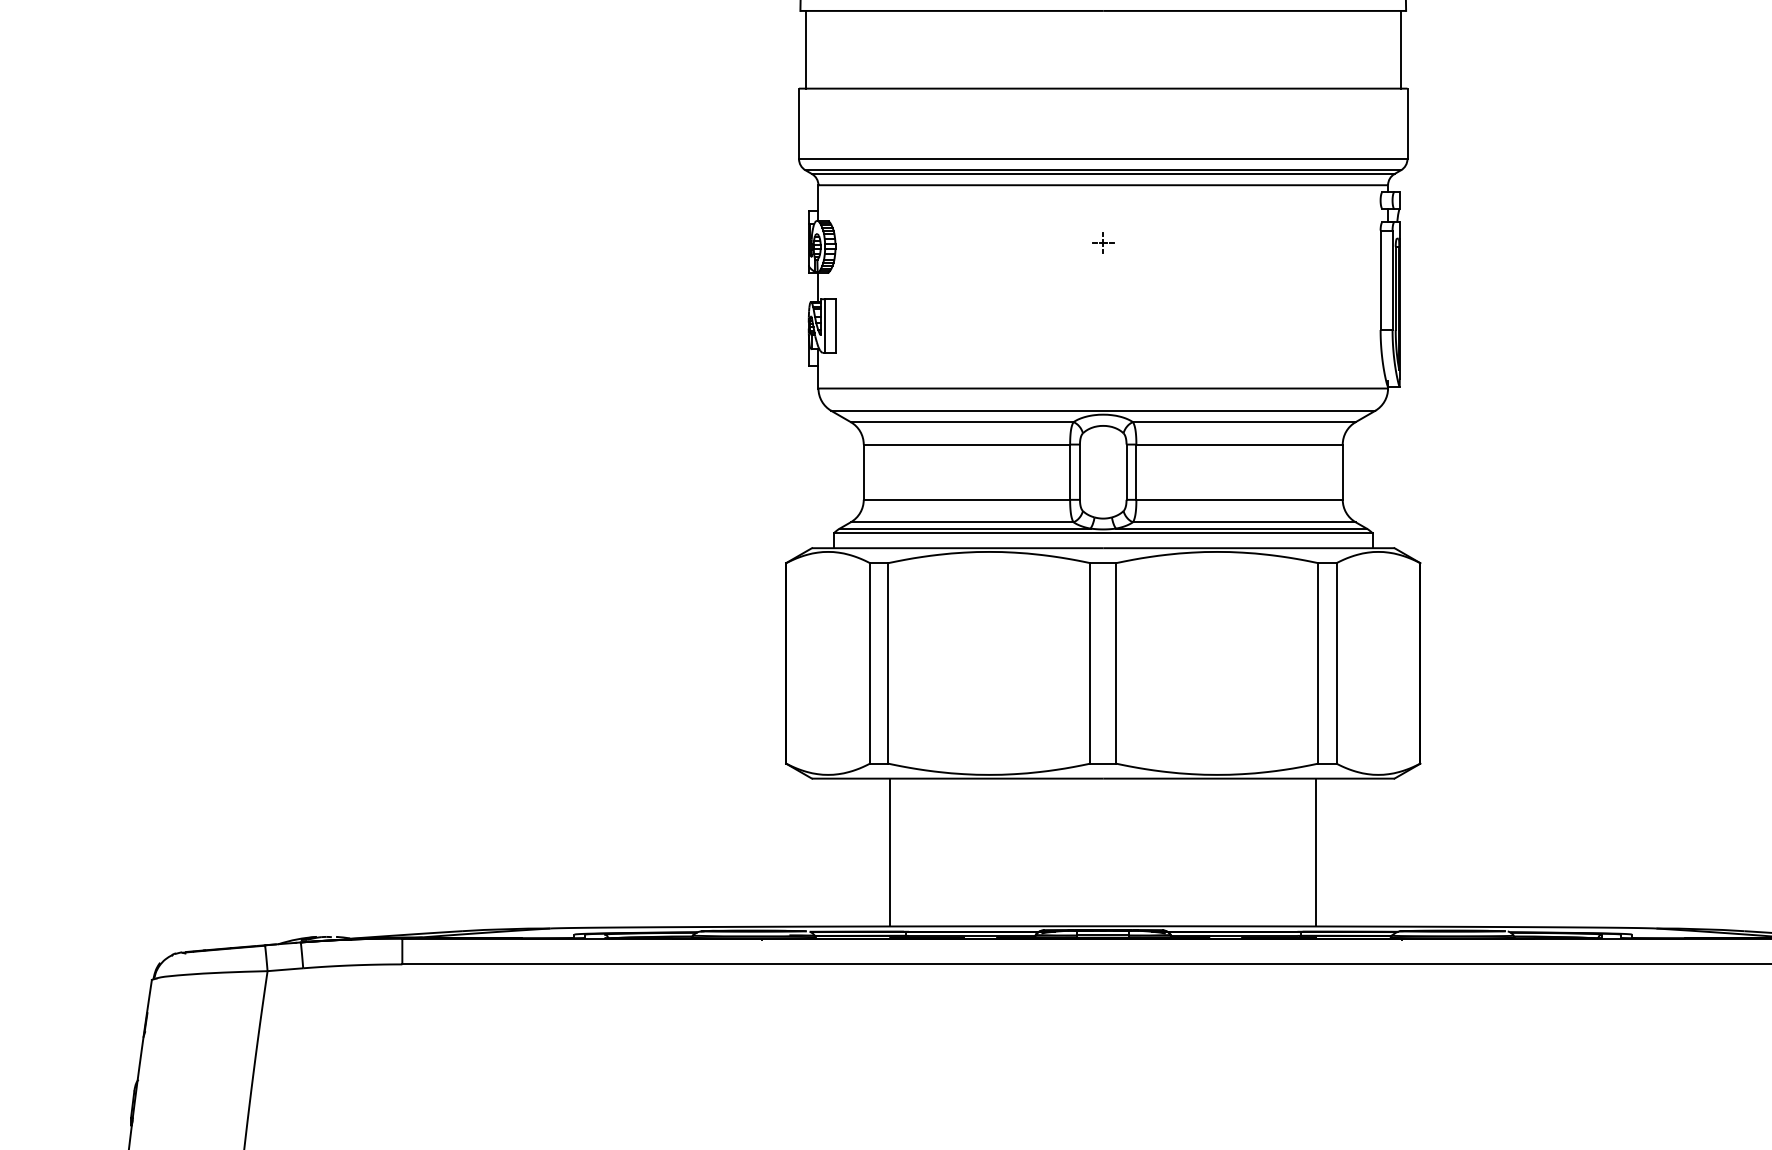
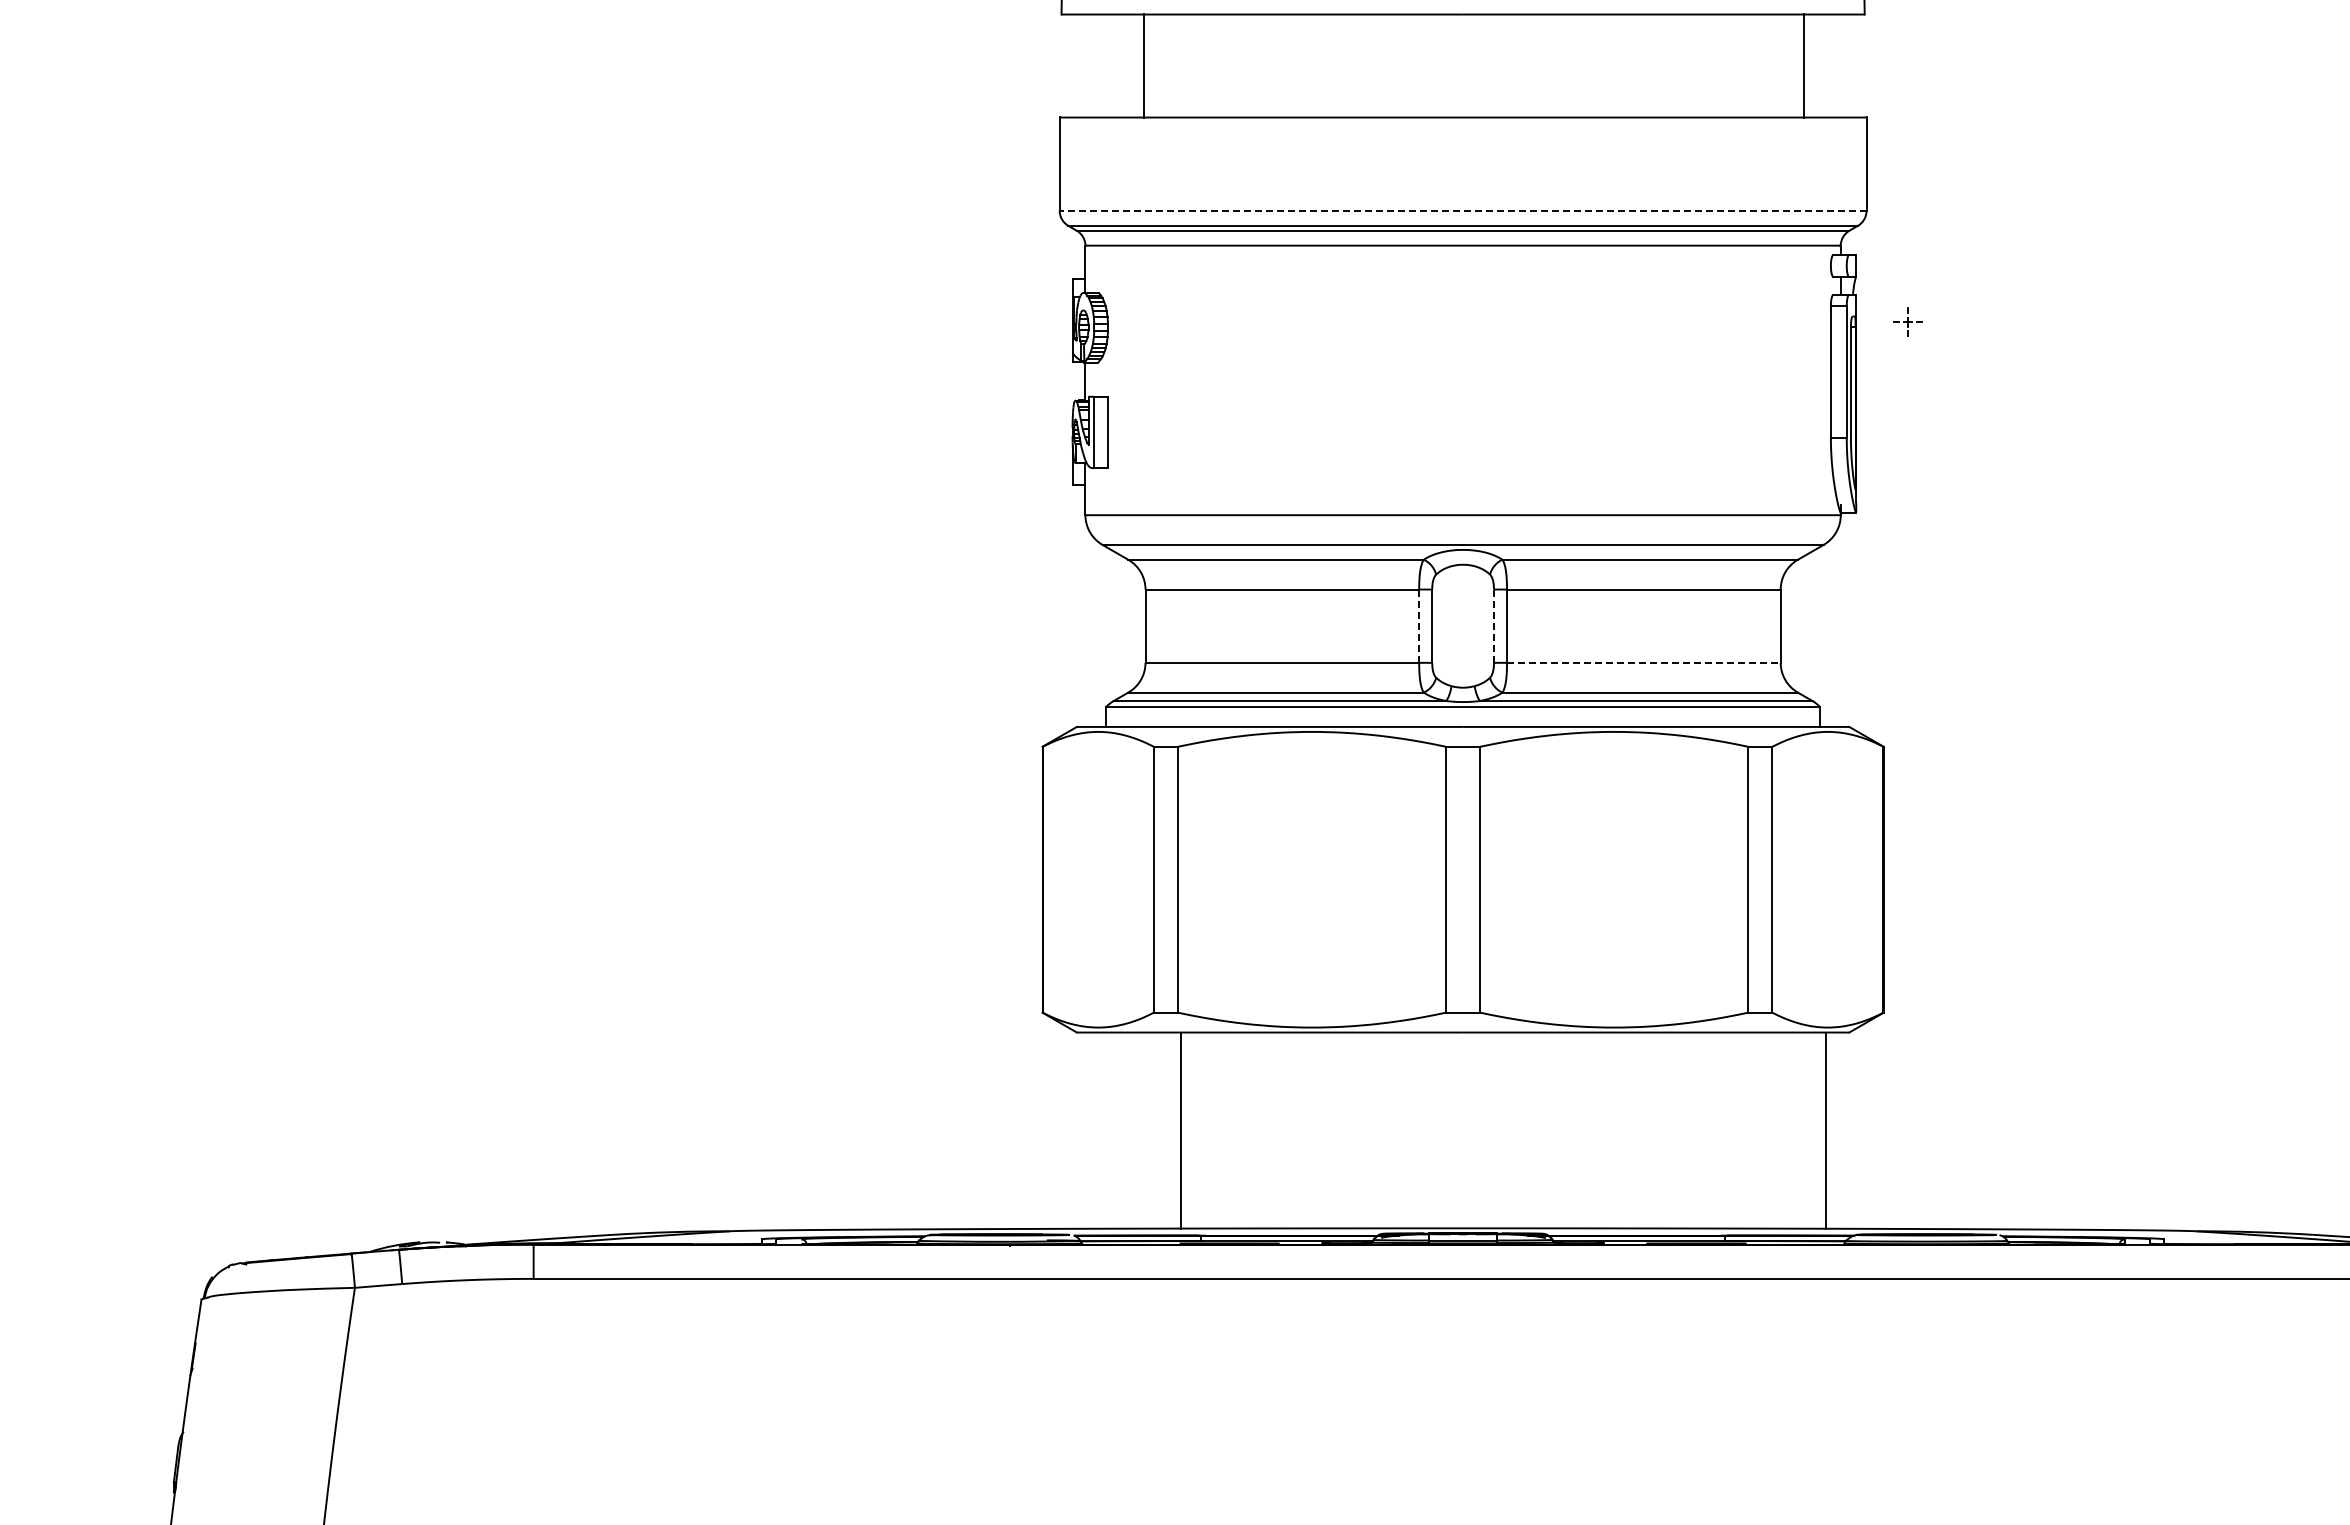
line: (805, 49) -> (1144, 65), moved
line: (1400, 49) -> (1803, 65), moved
line: (1102, 158) -> (1462, 210), solid -> dashed
part: (1102, 242) -> (1907, 321), moved
line: (1070, 472) -> (1419, 626), solid -> dashed
line: (1126, 472) -> (1493, 626), solid -> dashed
line: (1239, 499) -> (1643, 662), solid -> dashed
line: (1316, 852) -> (1825, 1130), moved

